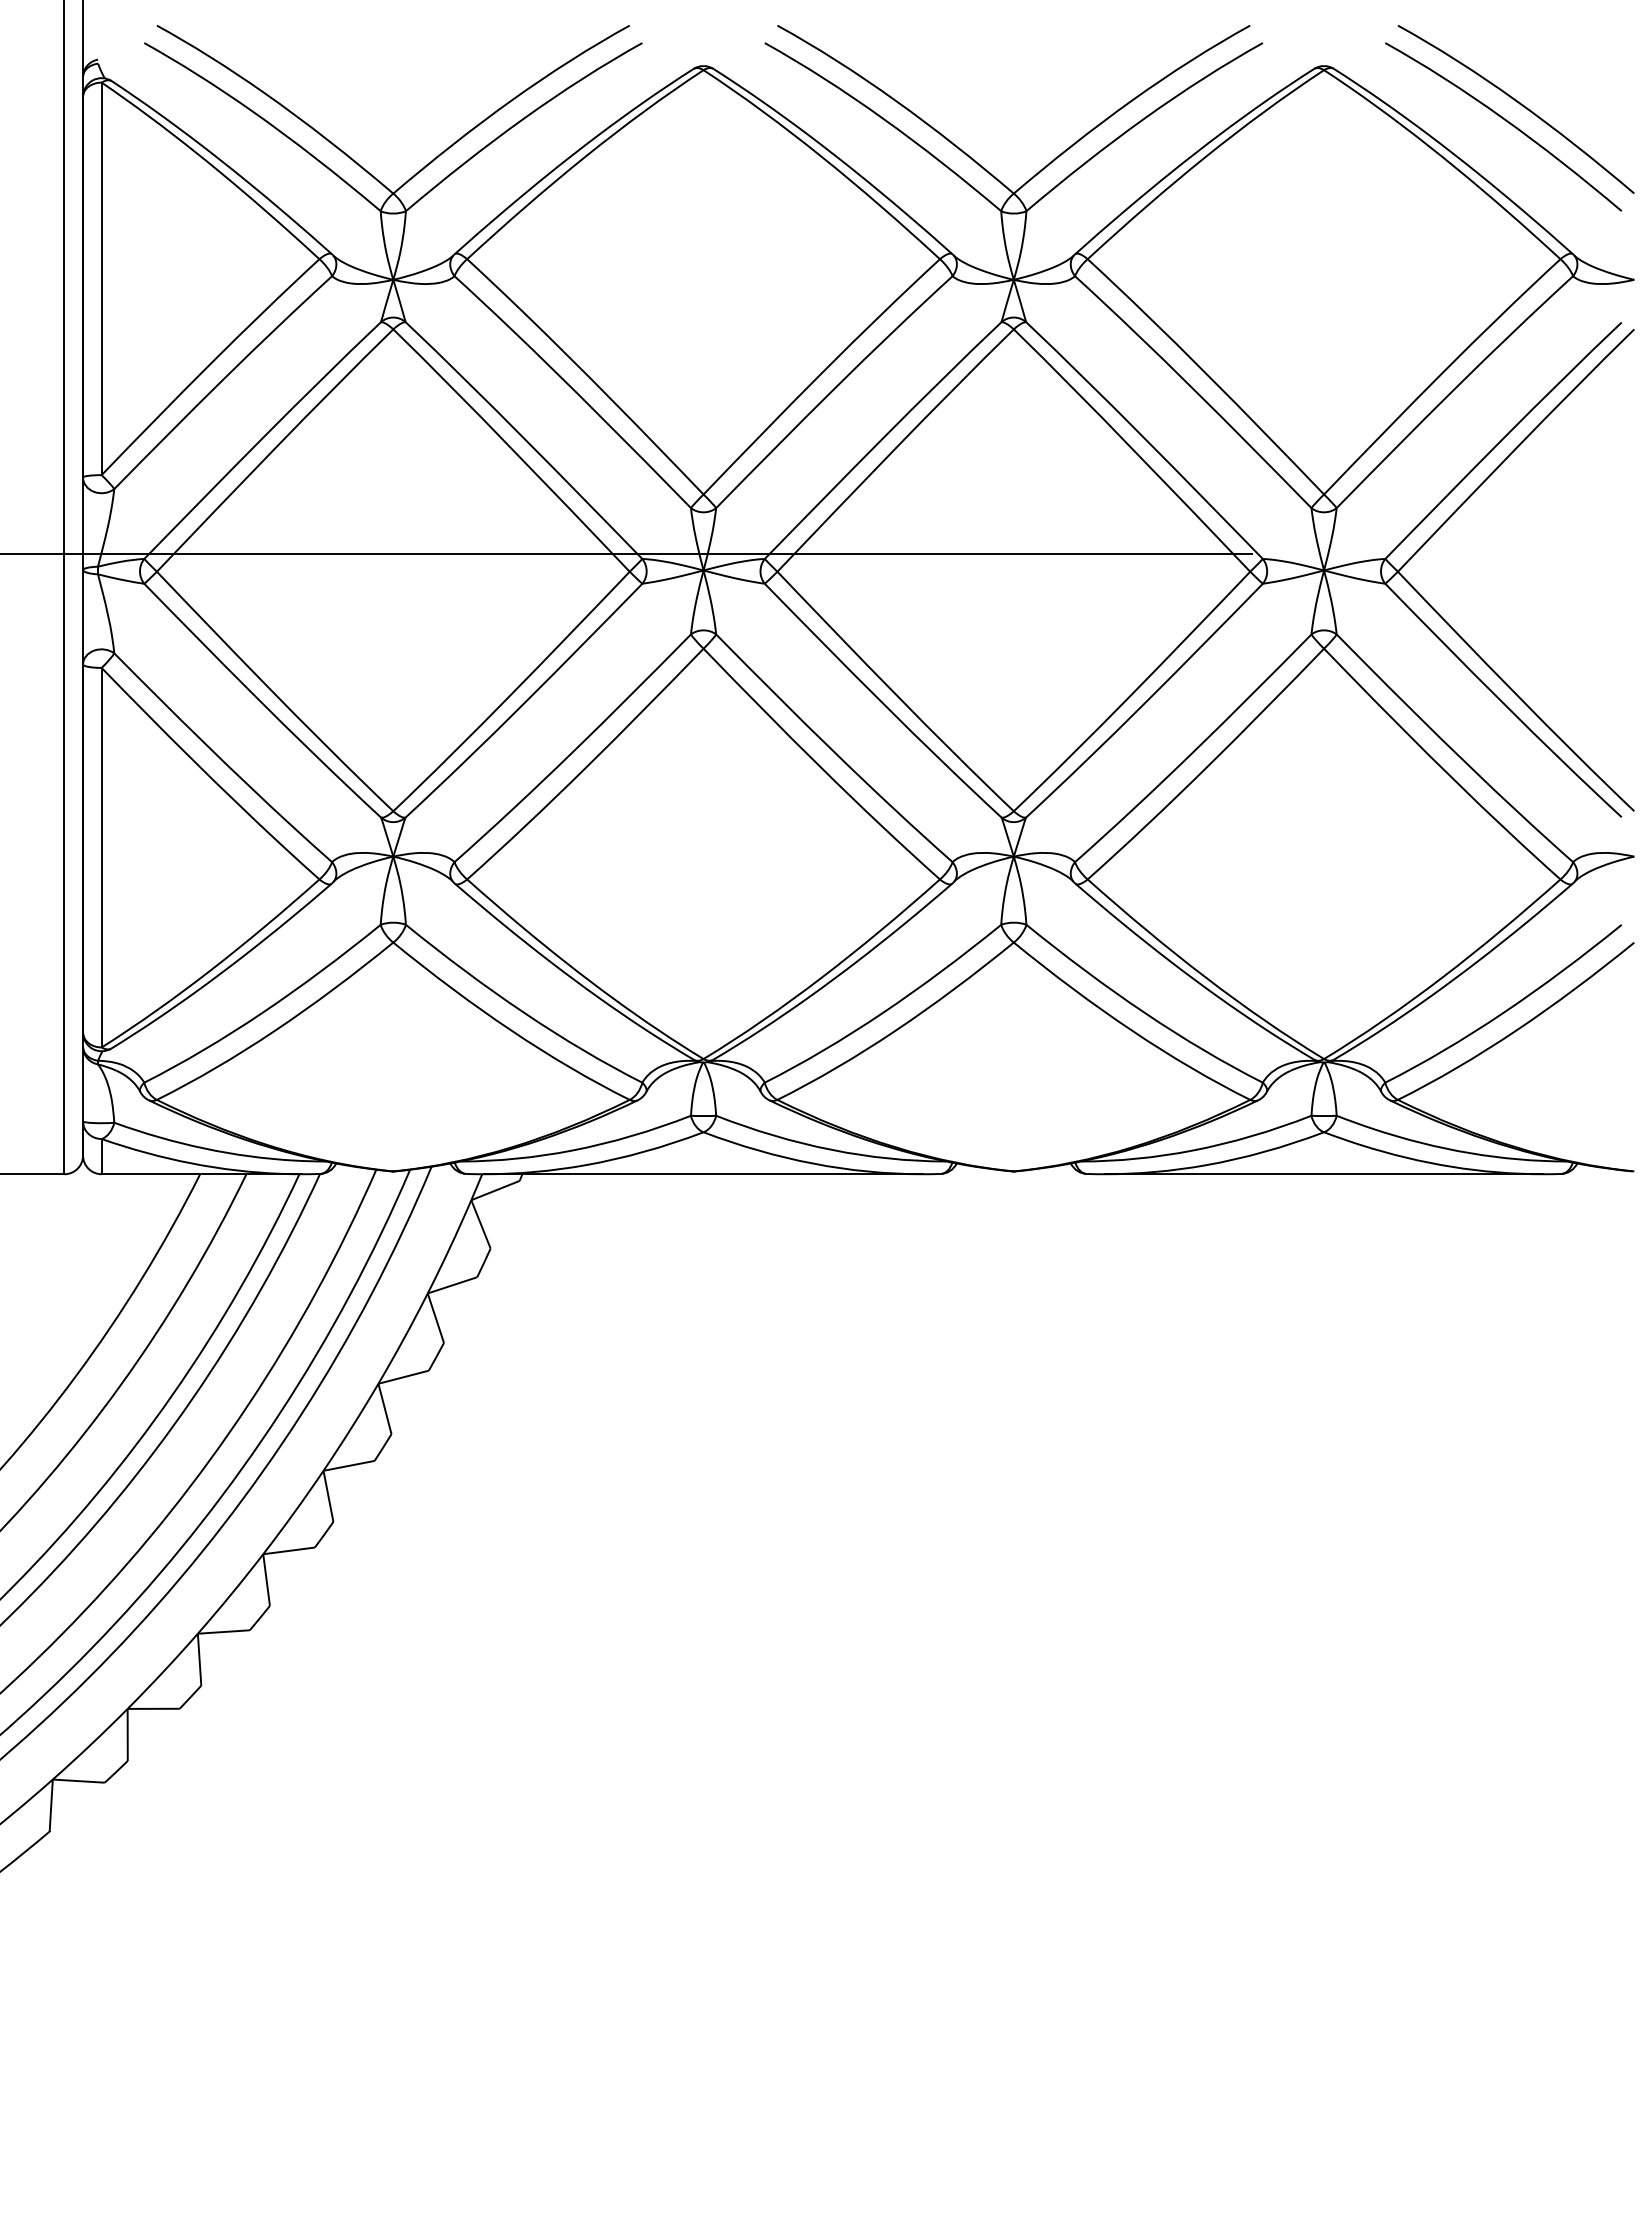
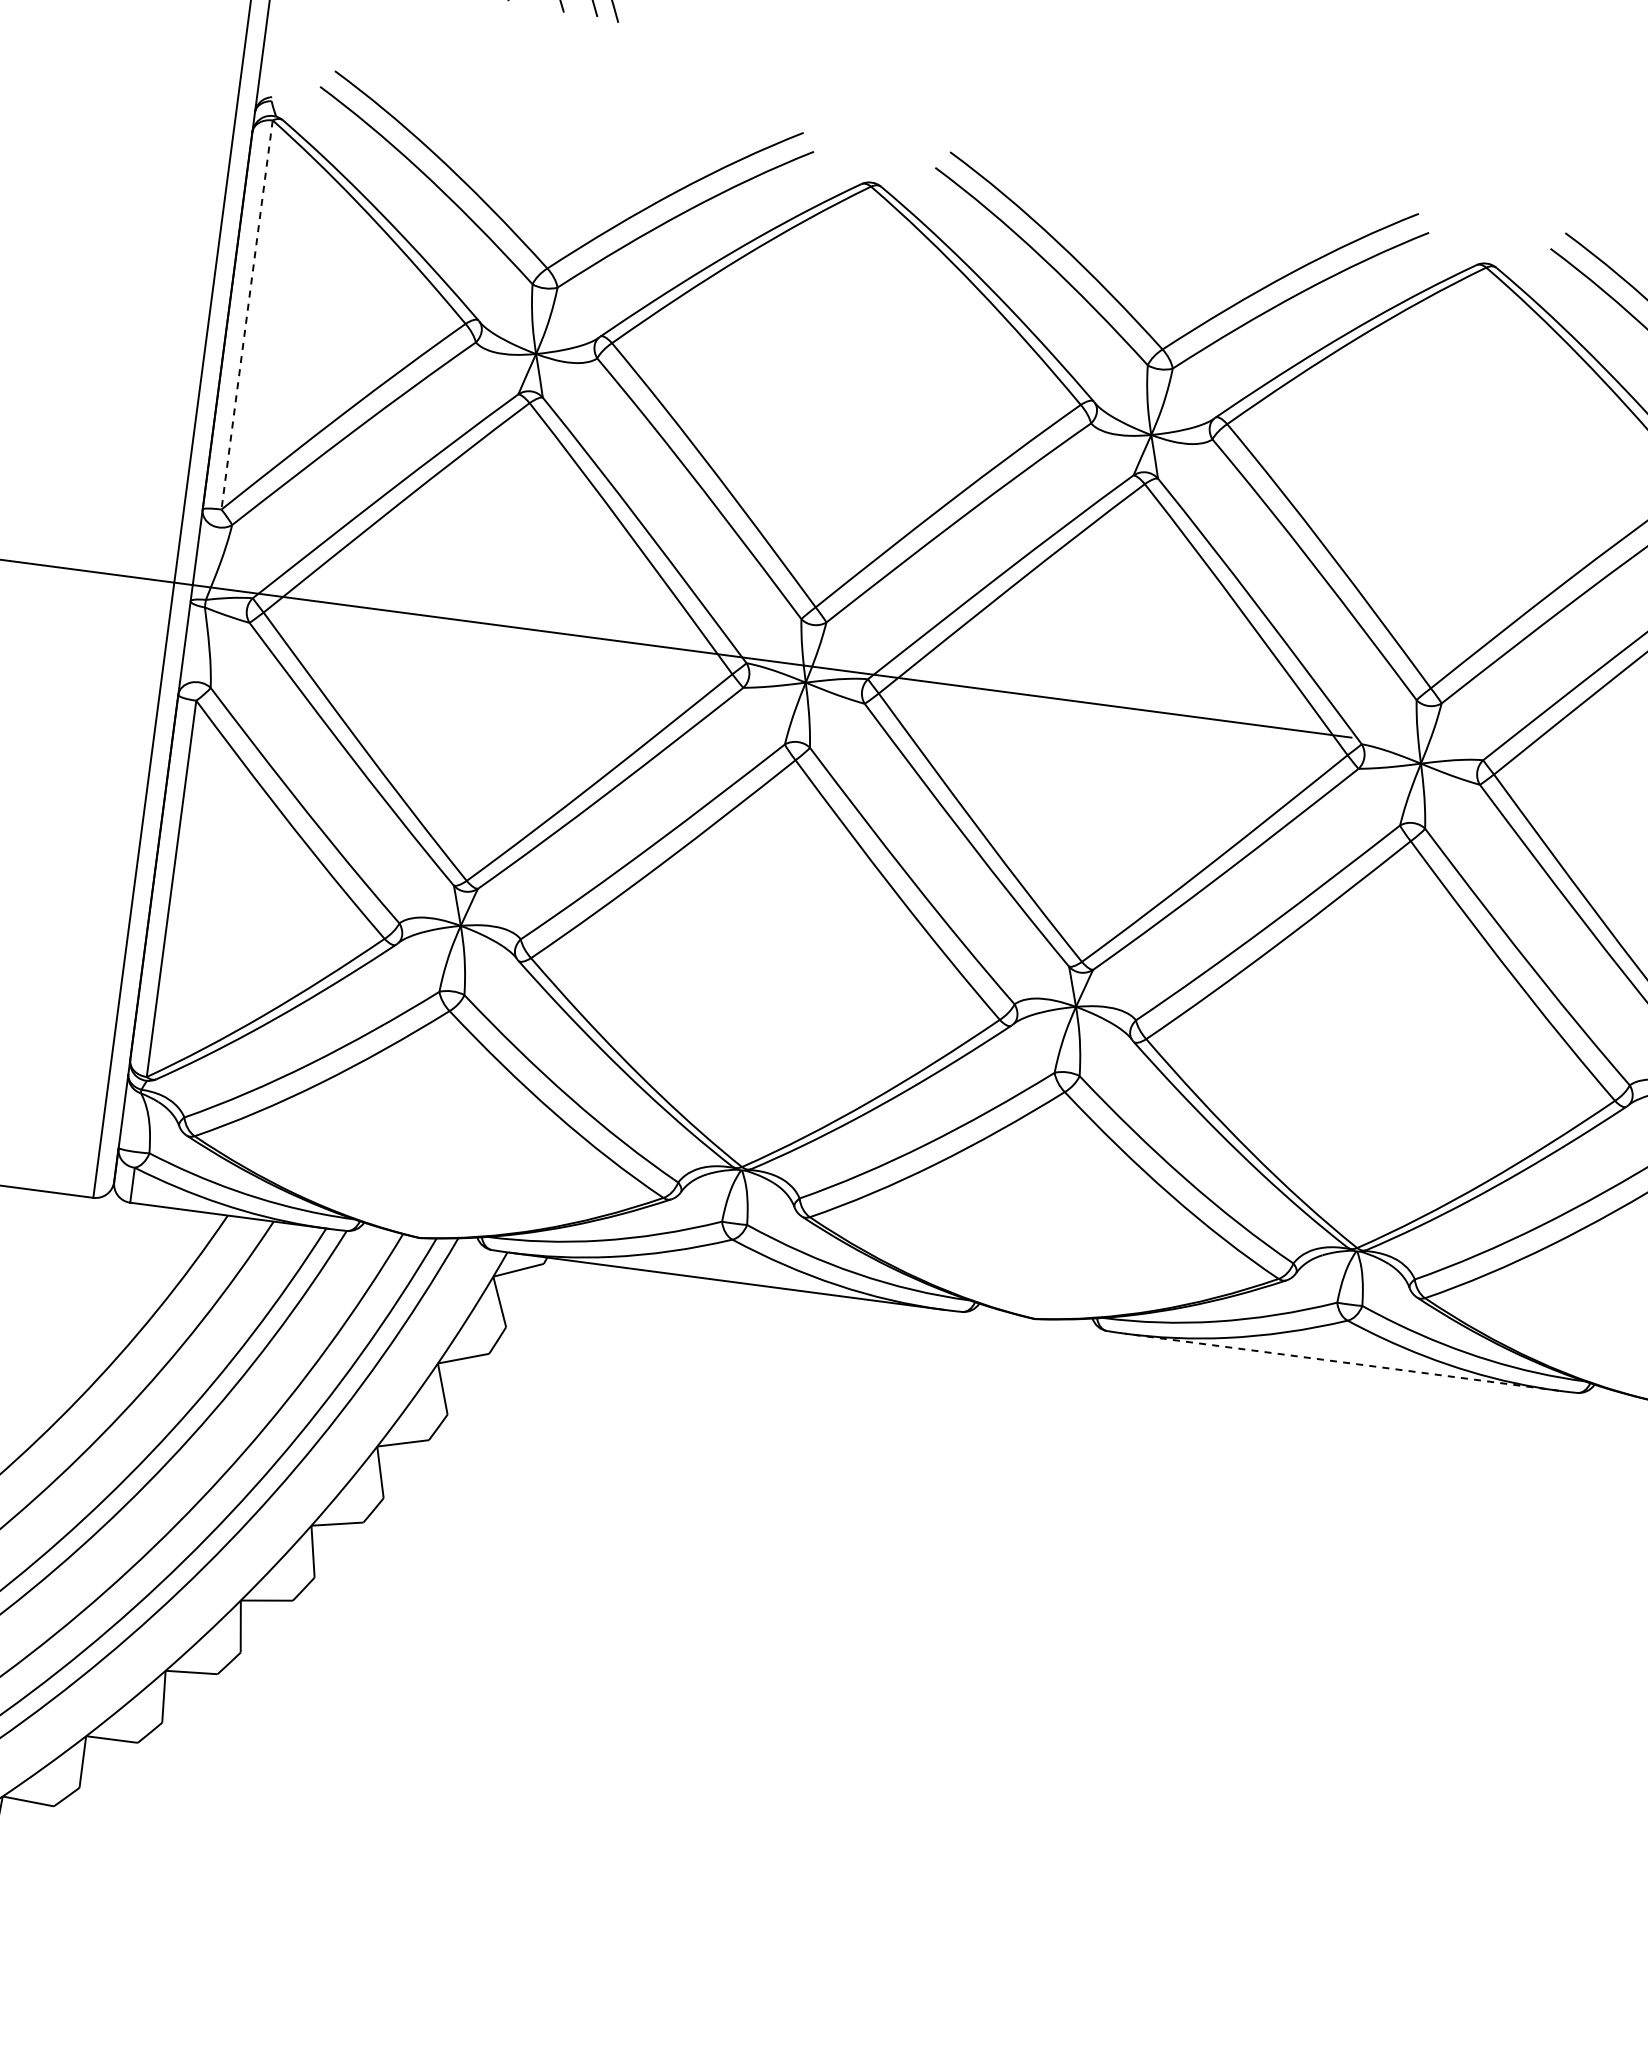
line: (101, 279) -> (246, 315), solid -> dashed
line: (1323, 1174) -> (1341, 1362), solid -> dashed

